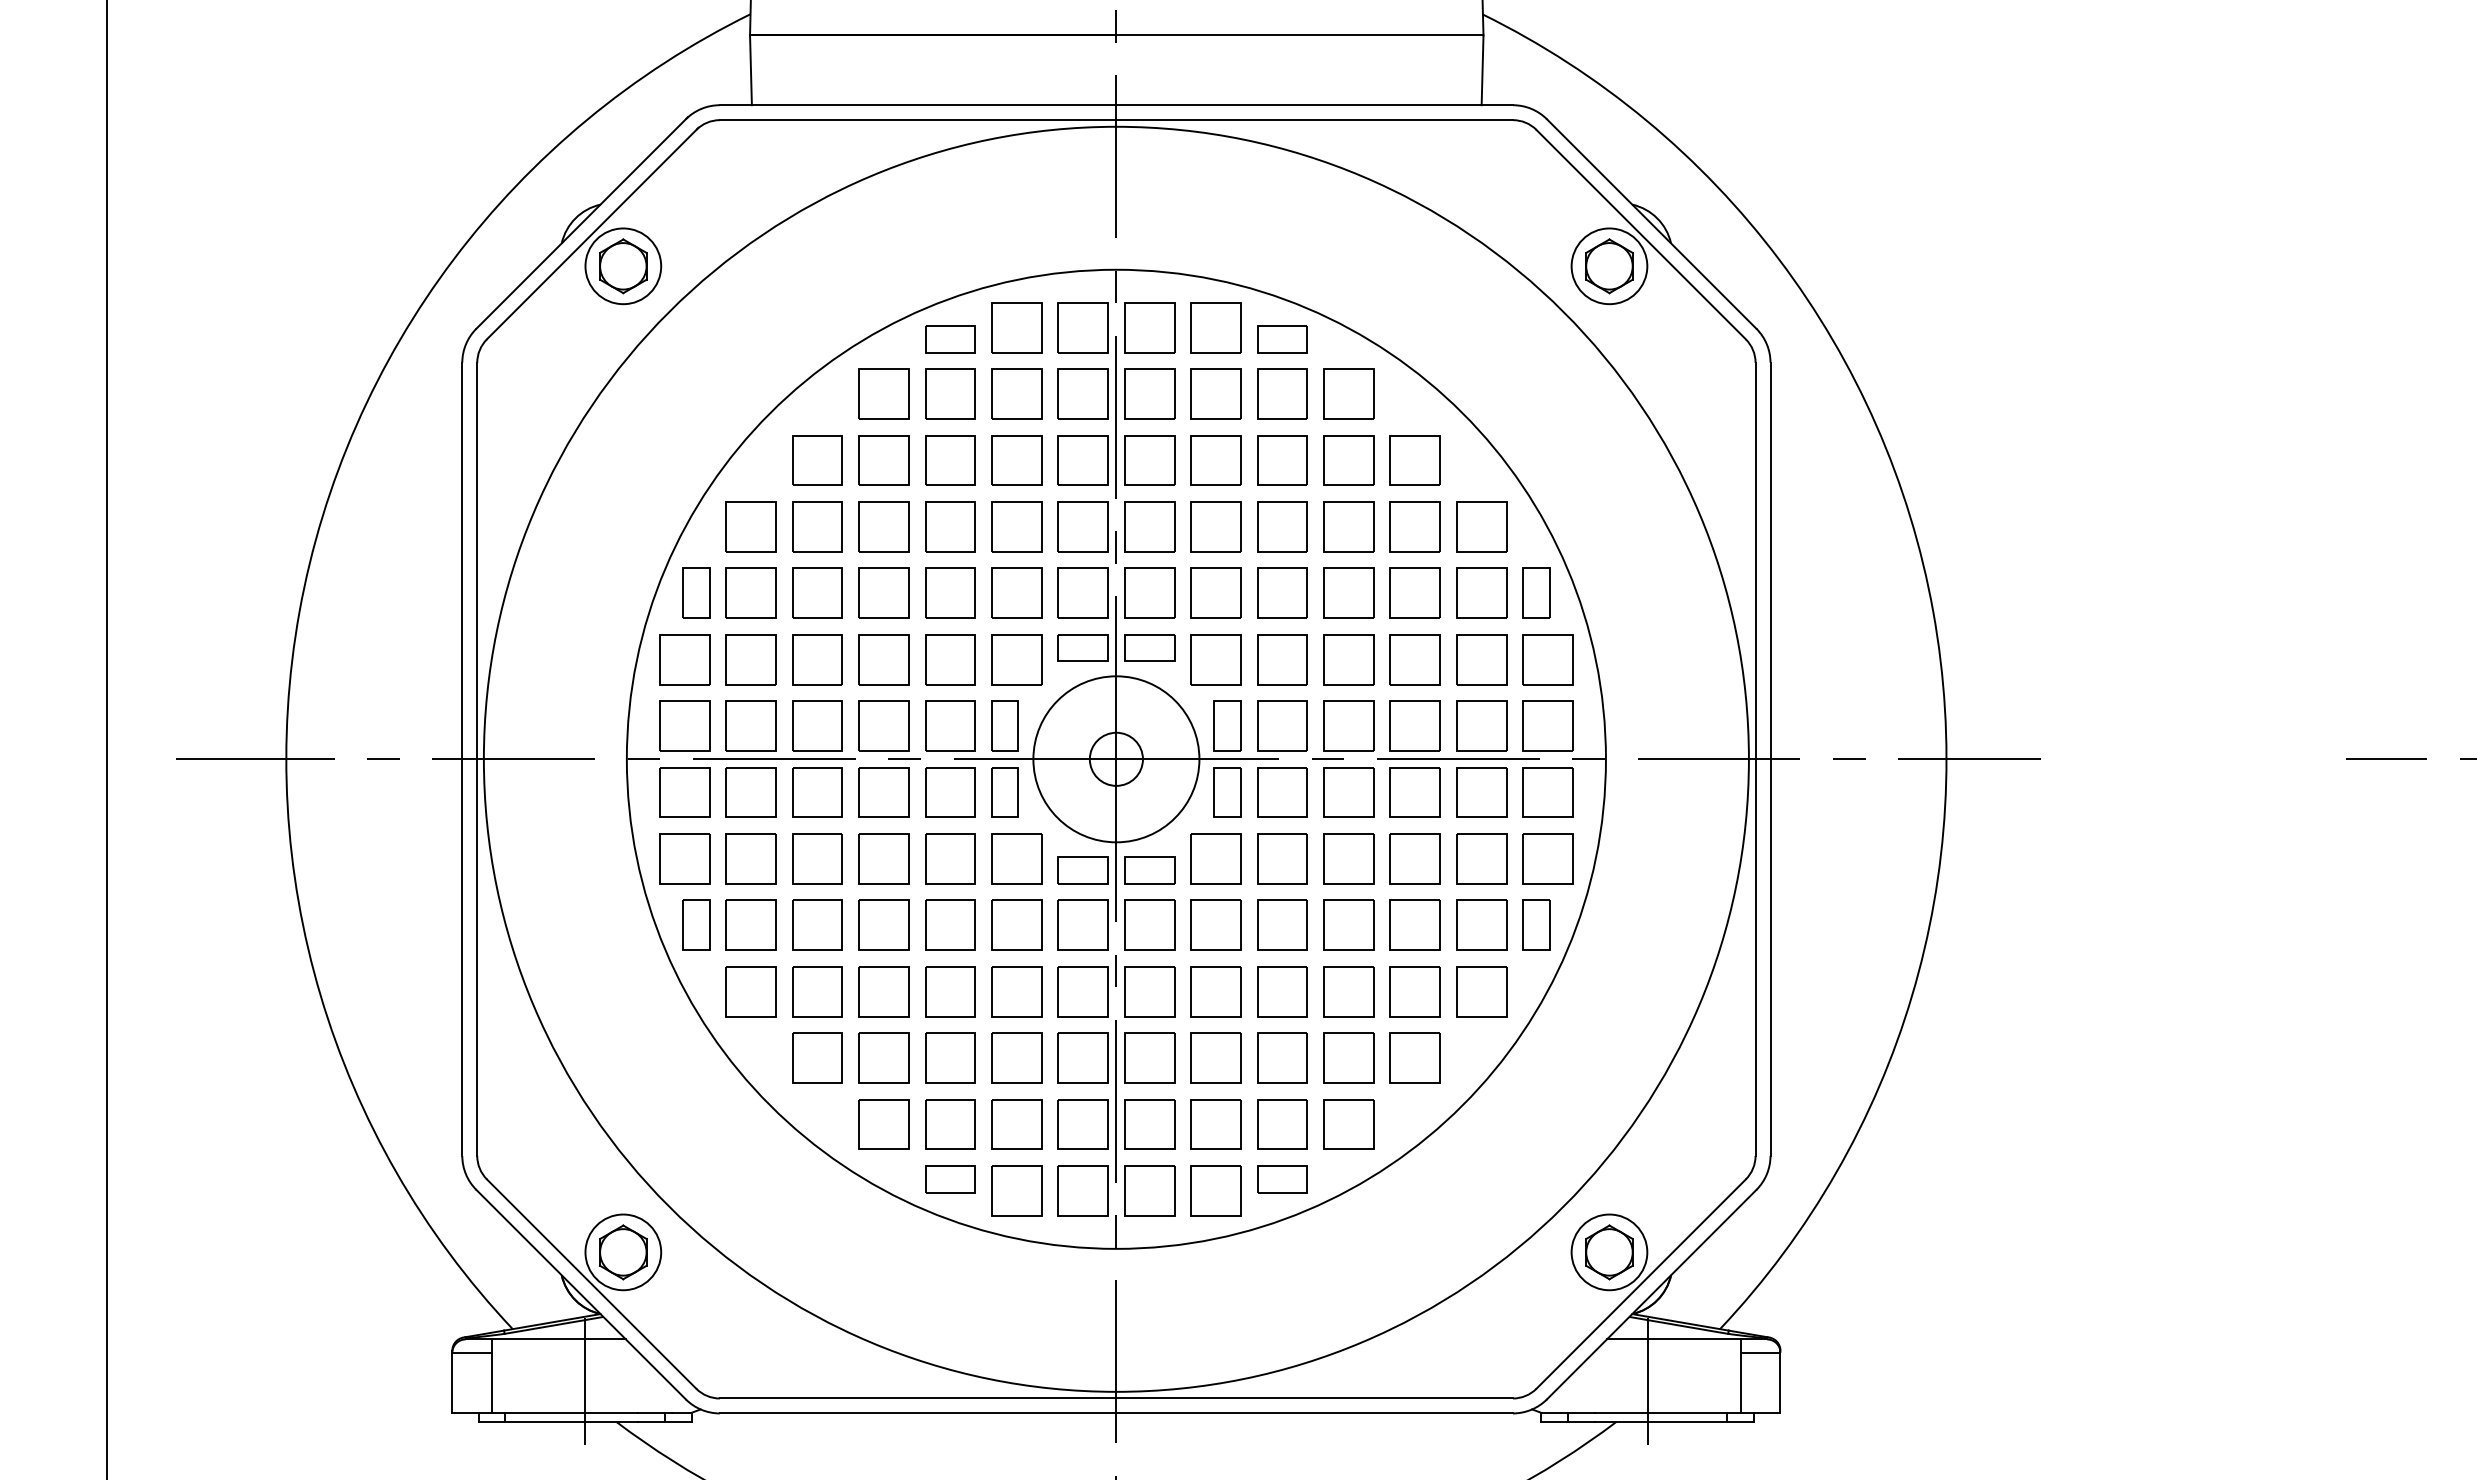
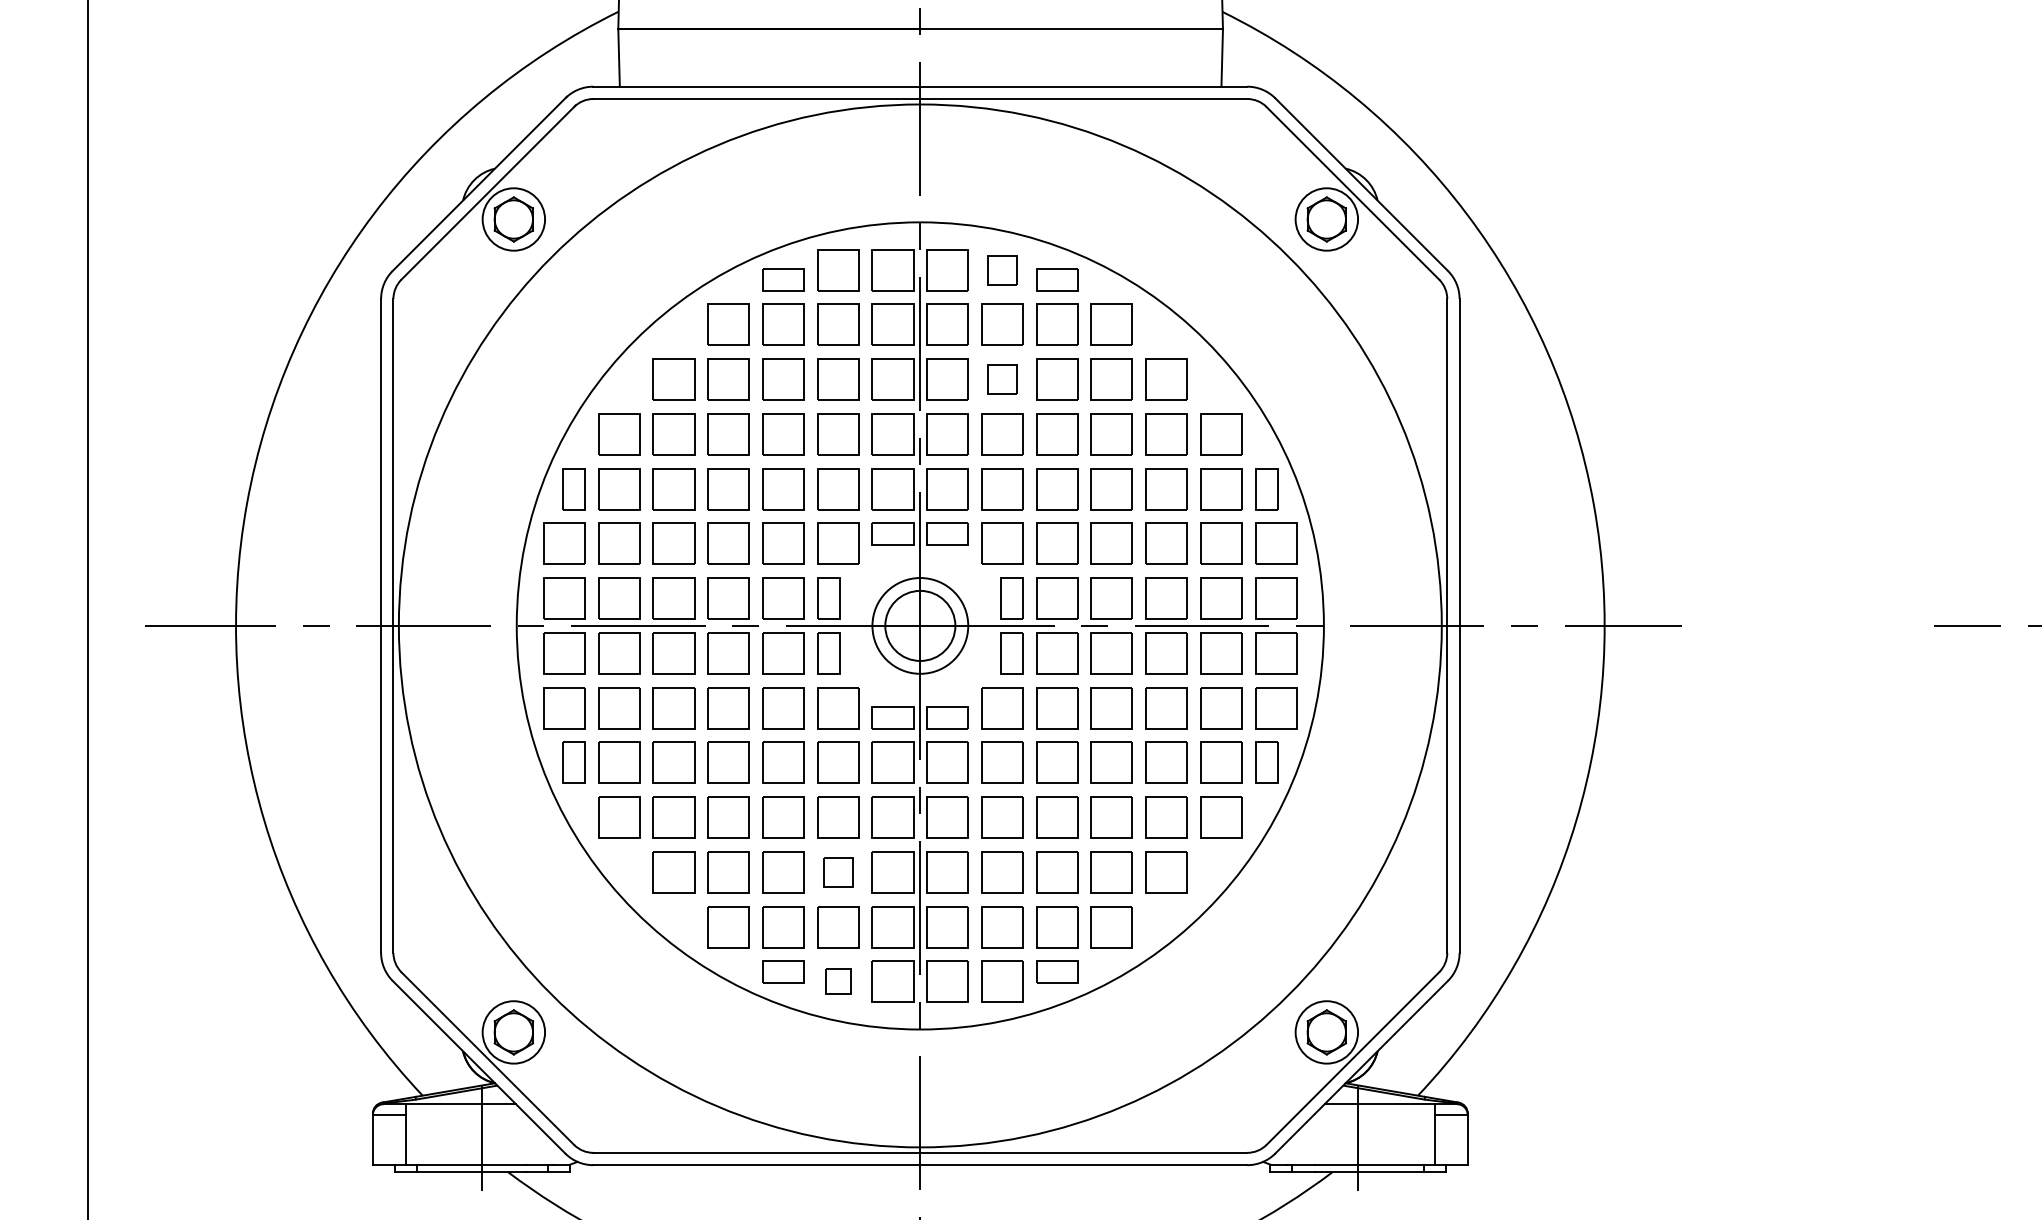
part: (1215, 327) -> (1002, 269), size x0.7
part: (1215, 460) -> (1002, 379), size x0.7
circle: (1115, 758) -> (919, 625), size x1.6
circle: (1116, 759) -> (920, 626), size x0.7
part: (1016, 1057) -> (837, 871), size x0.7
part: (1016, 1190) -> (837, 981), size x0.6

